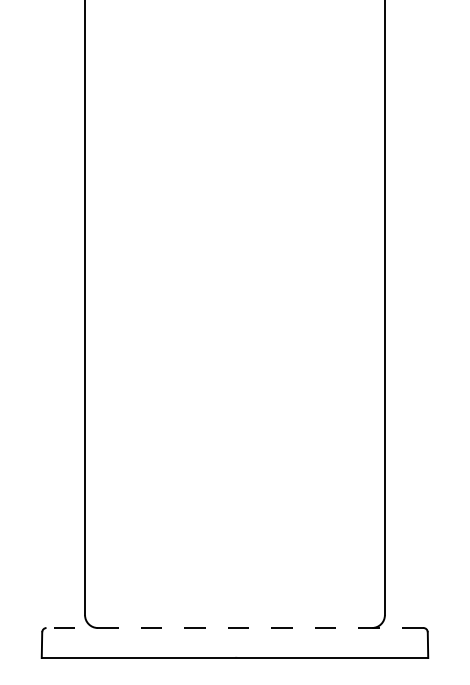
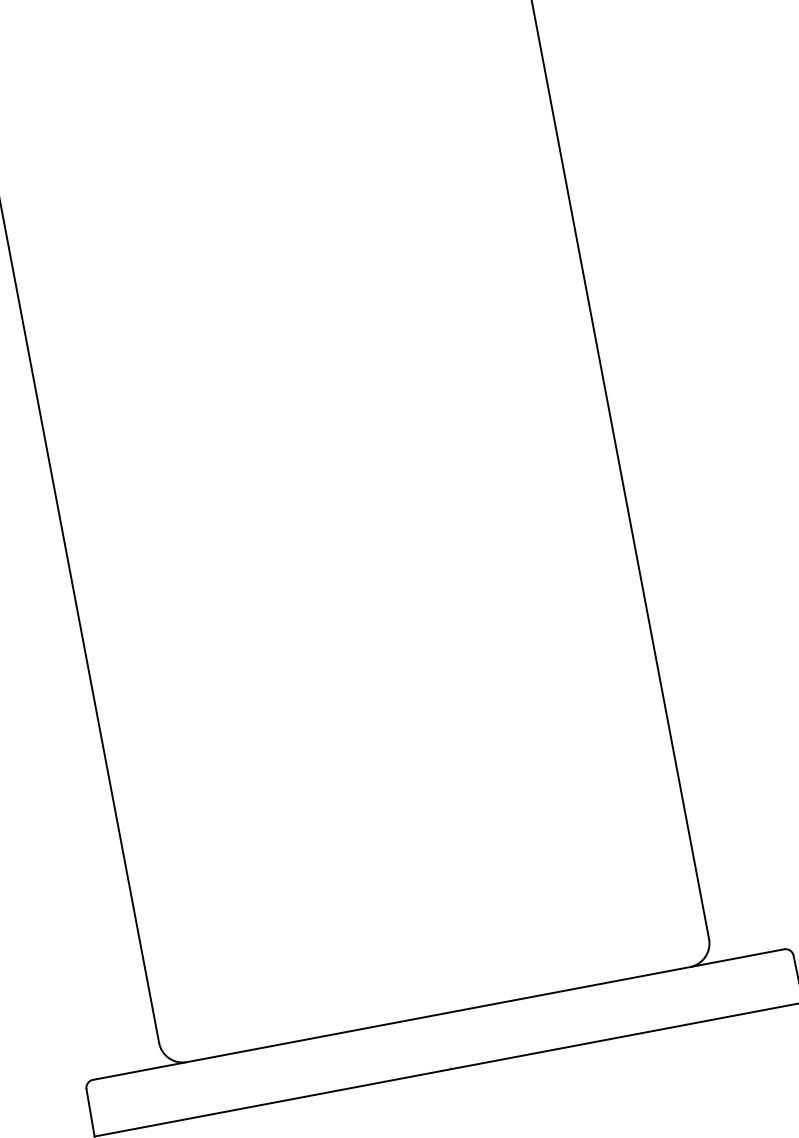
line: (234, 628) -> (437, 1015), dashed -> solid

